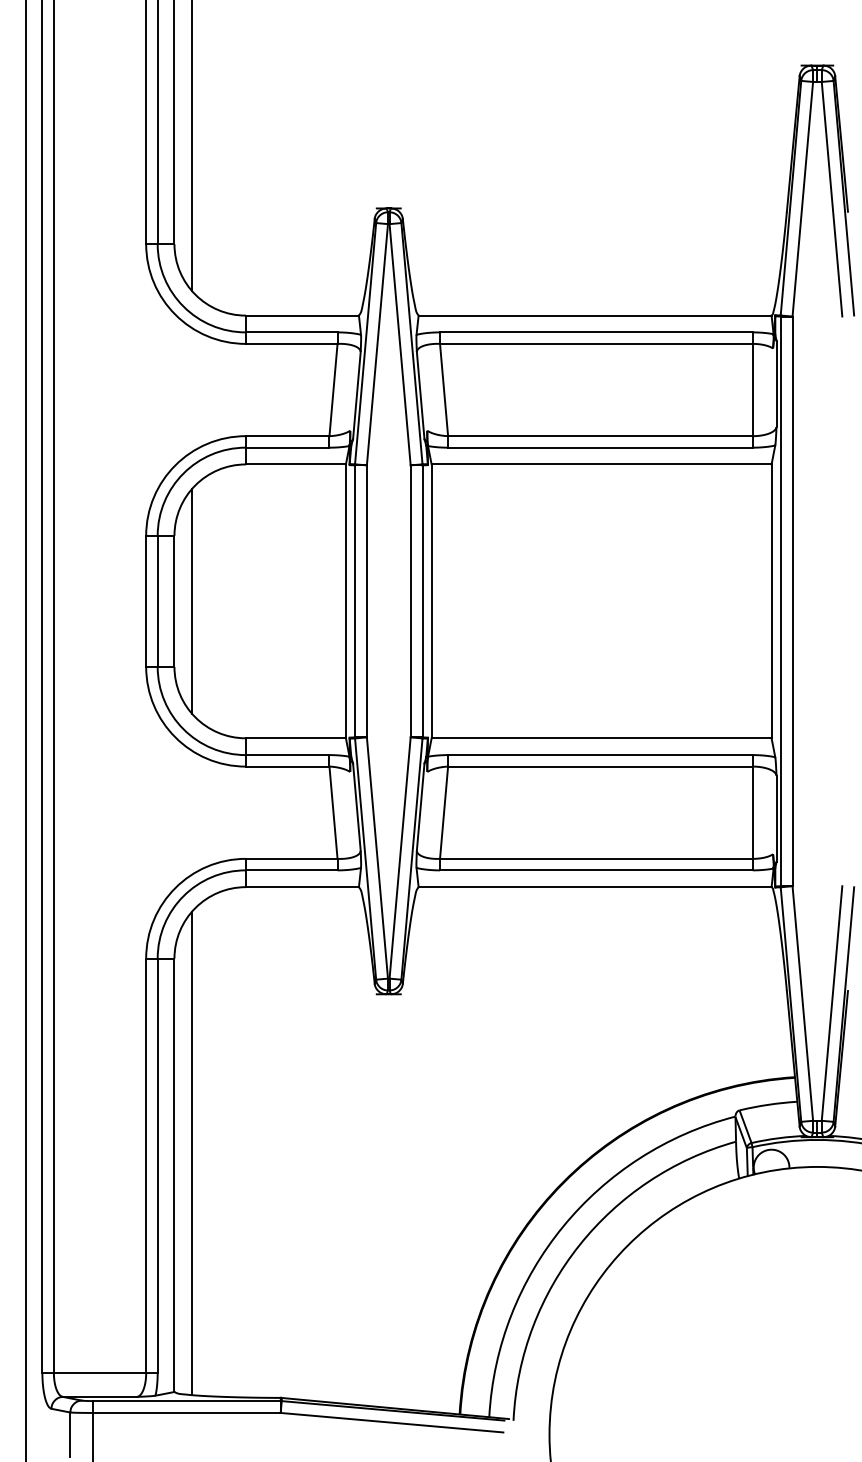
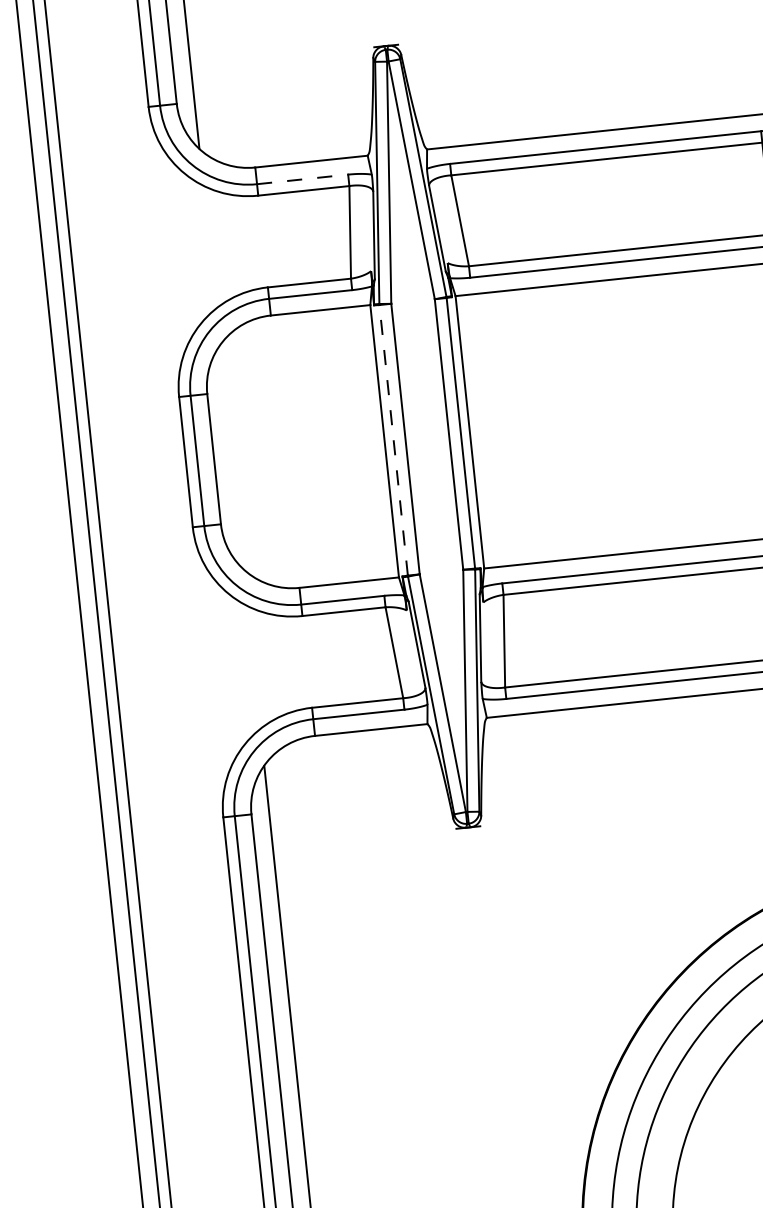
line: (291, 332) -> (302, 179), solid -> dashed
line: (355, 600) -> (394, 439), solid -> dashed
line: (192, 601) -> (232, 457), removed

